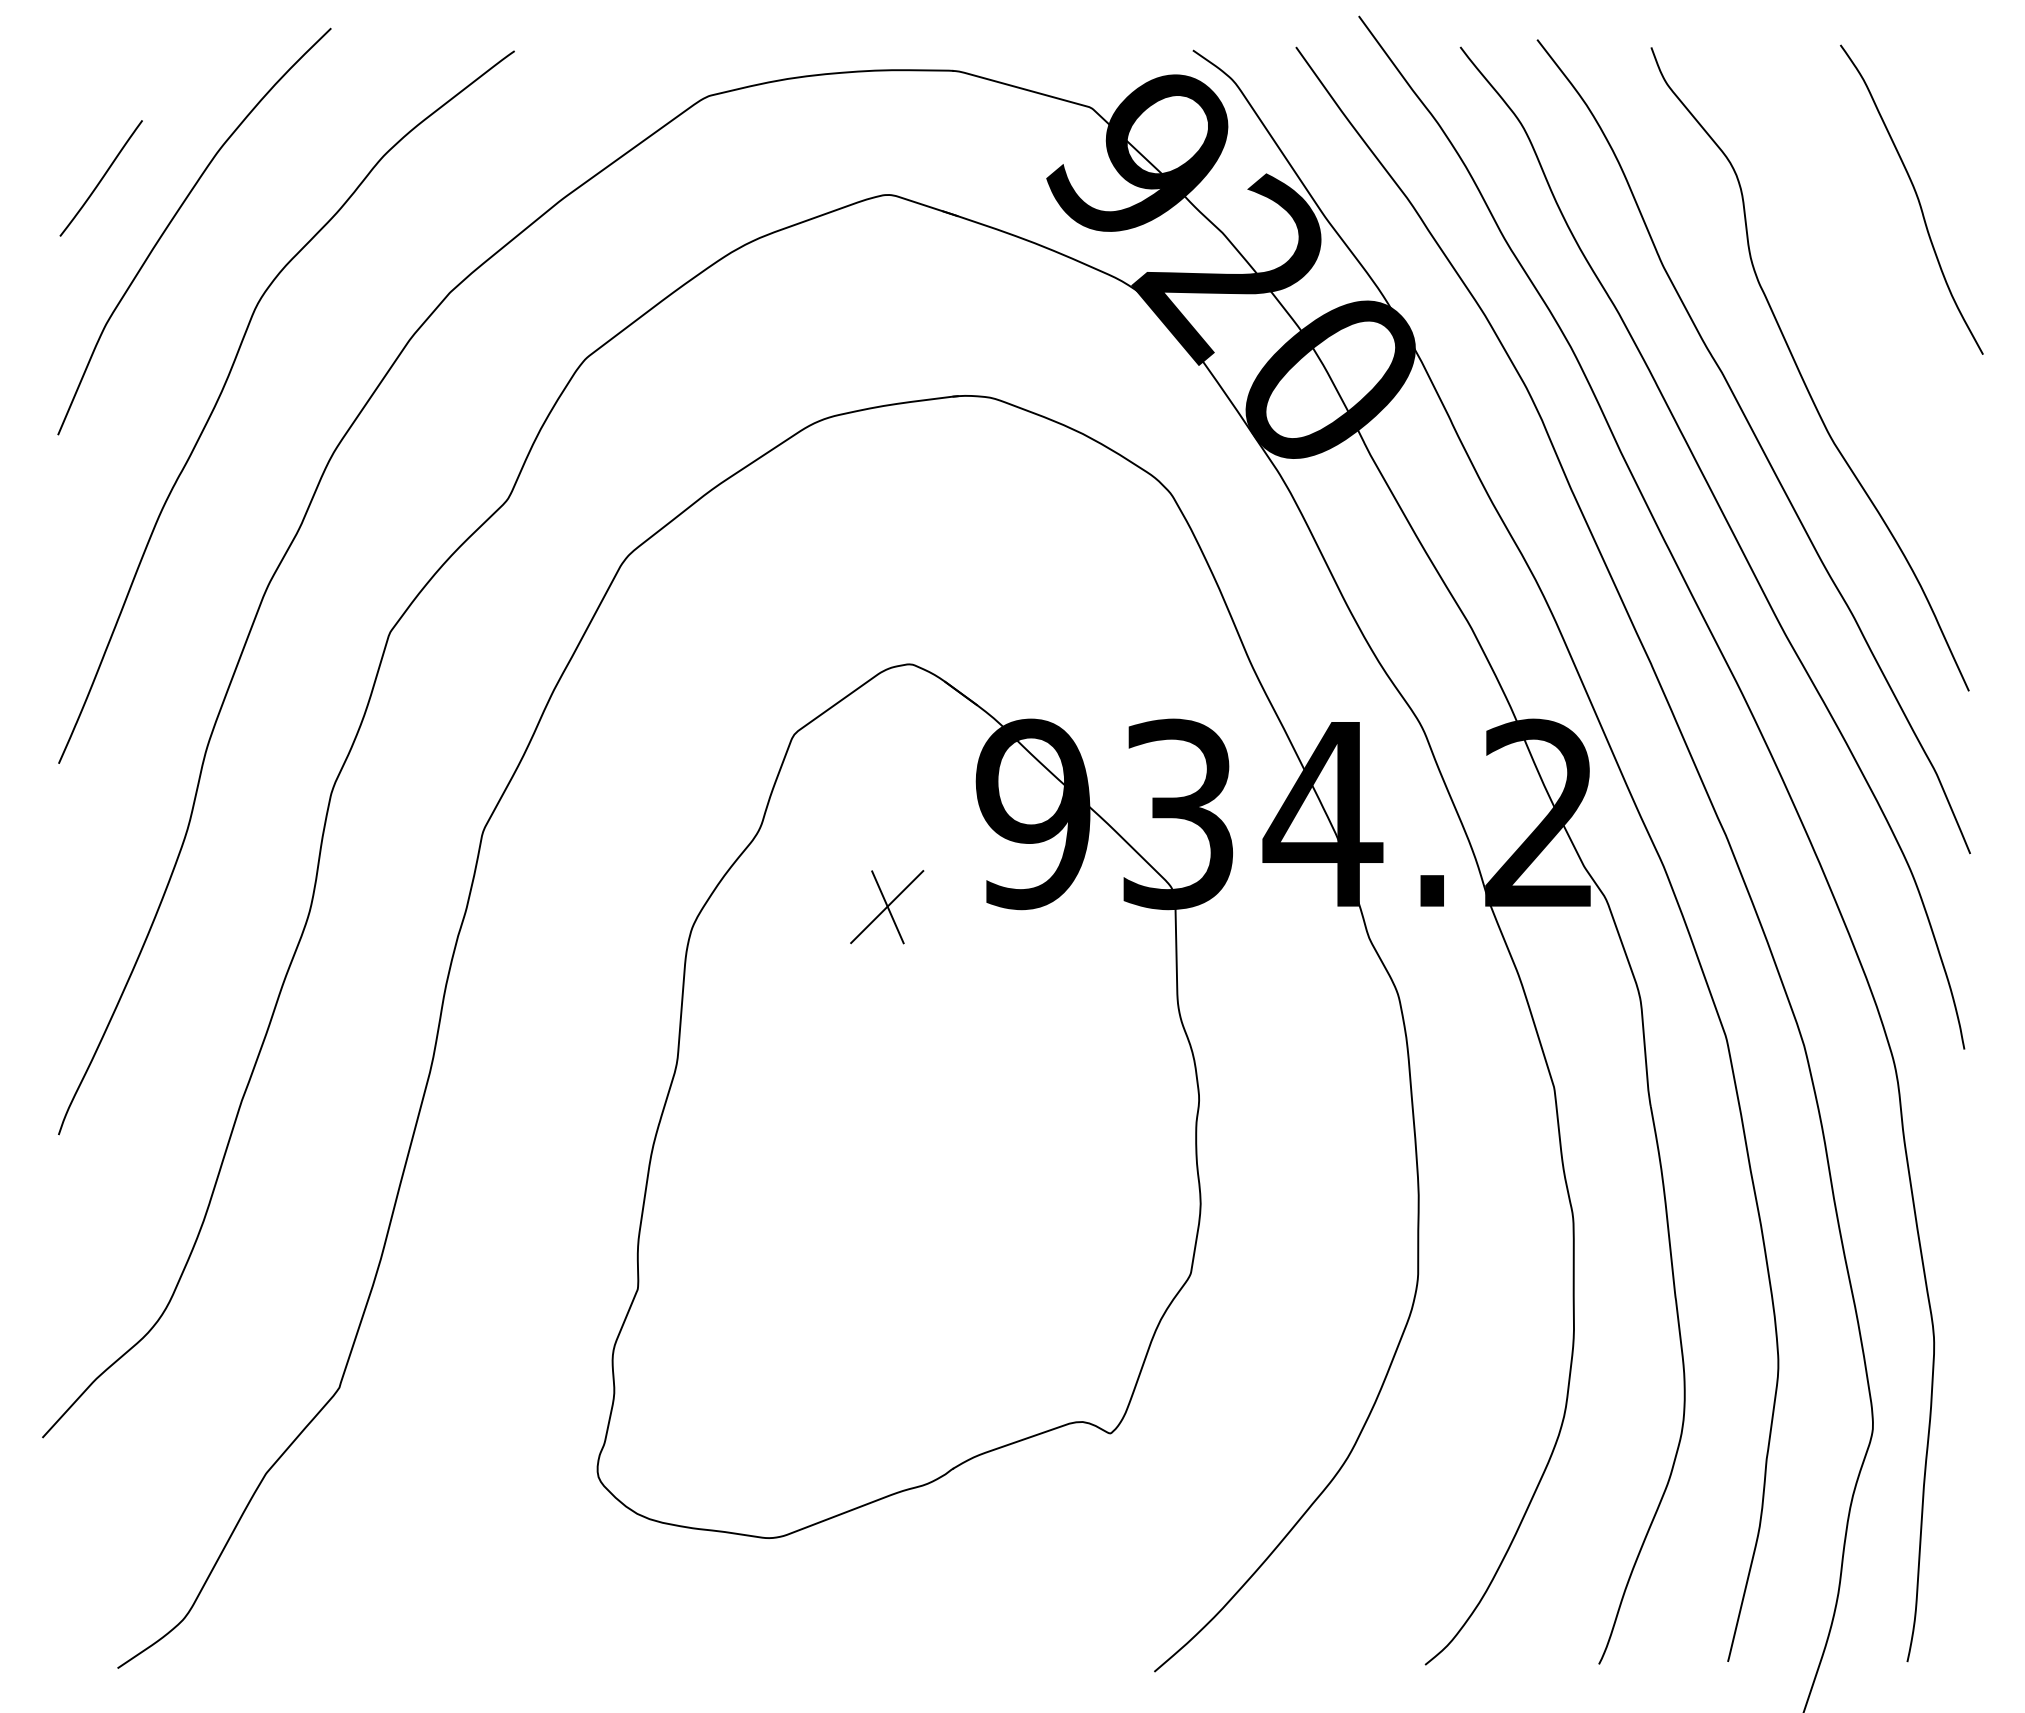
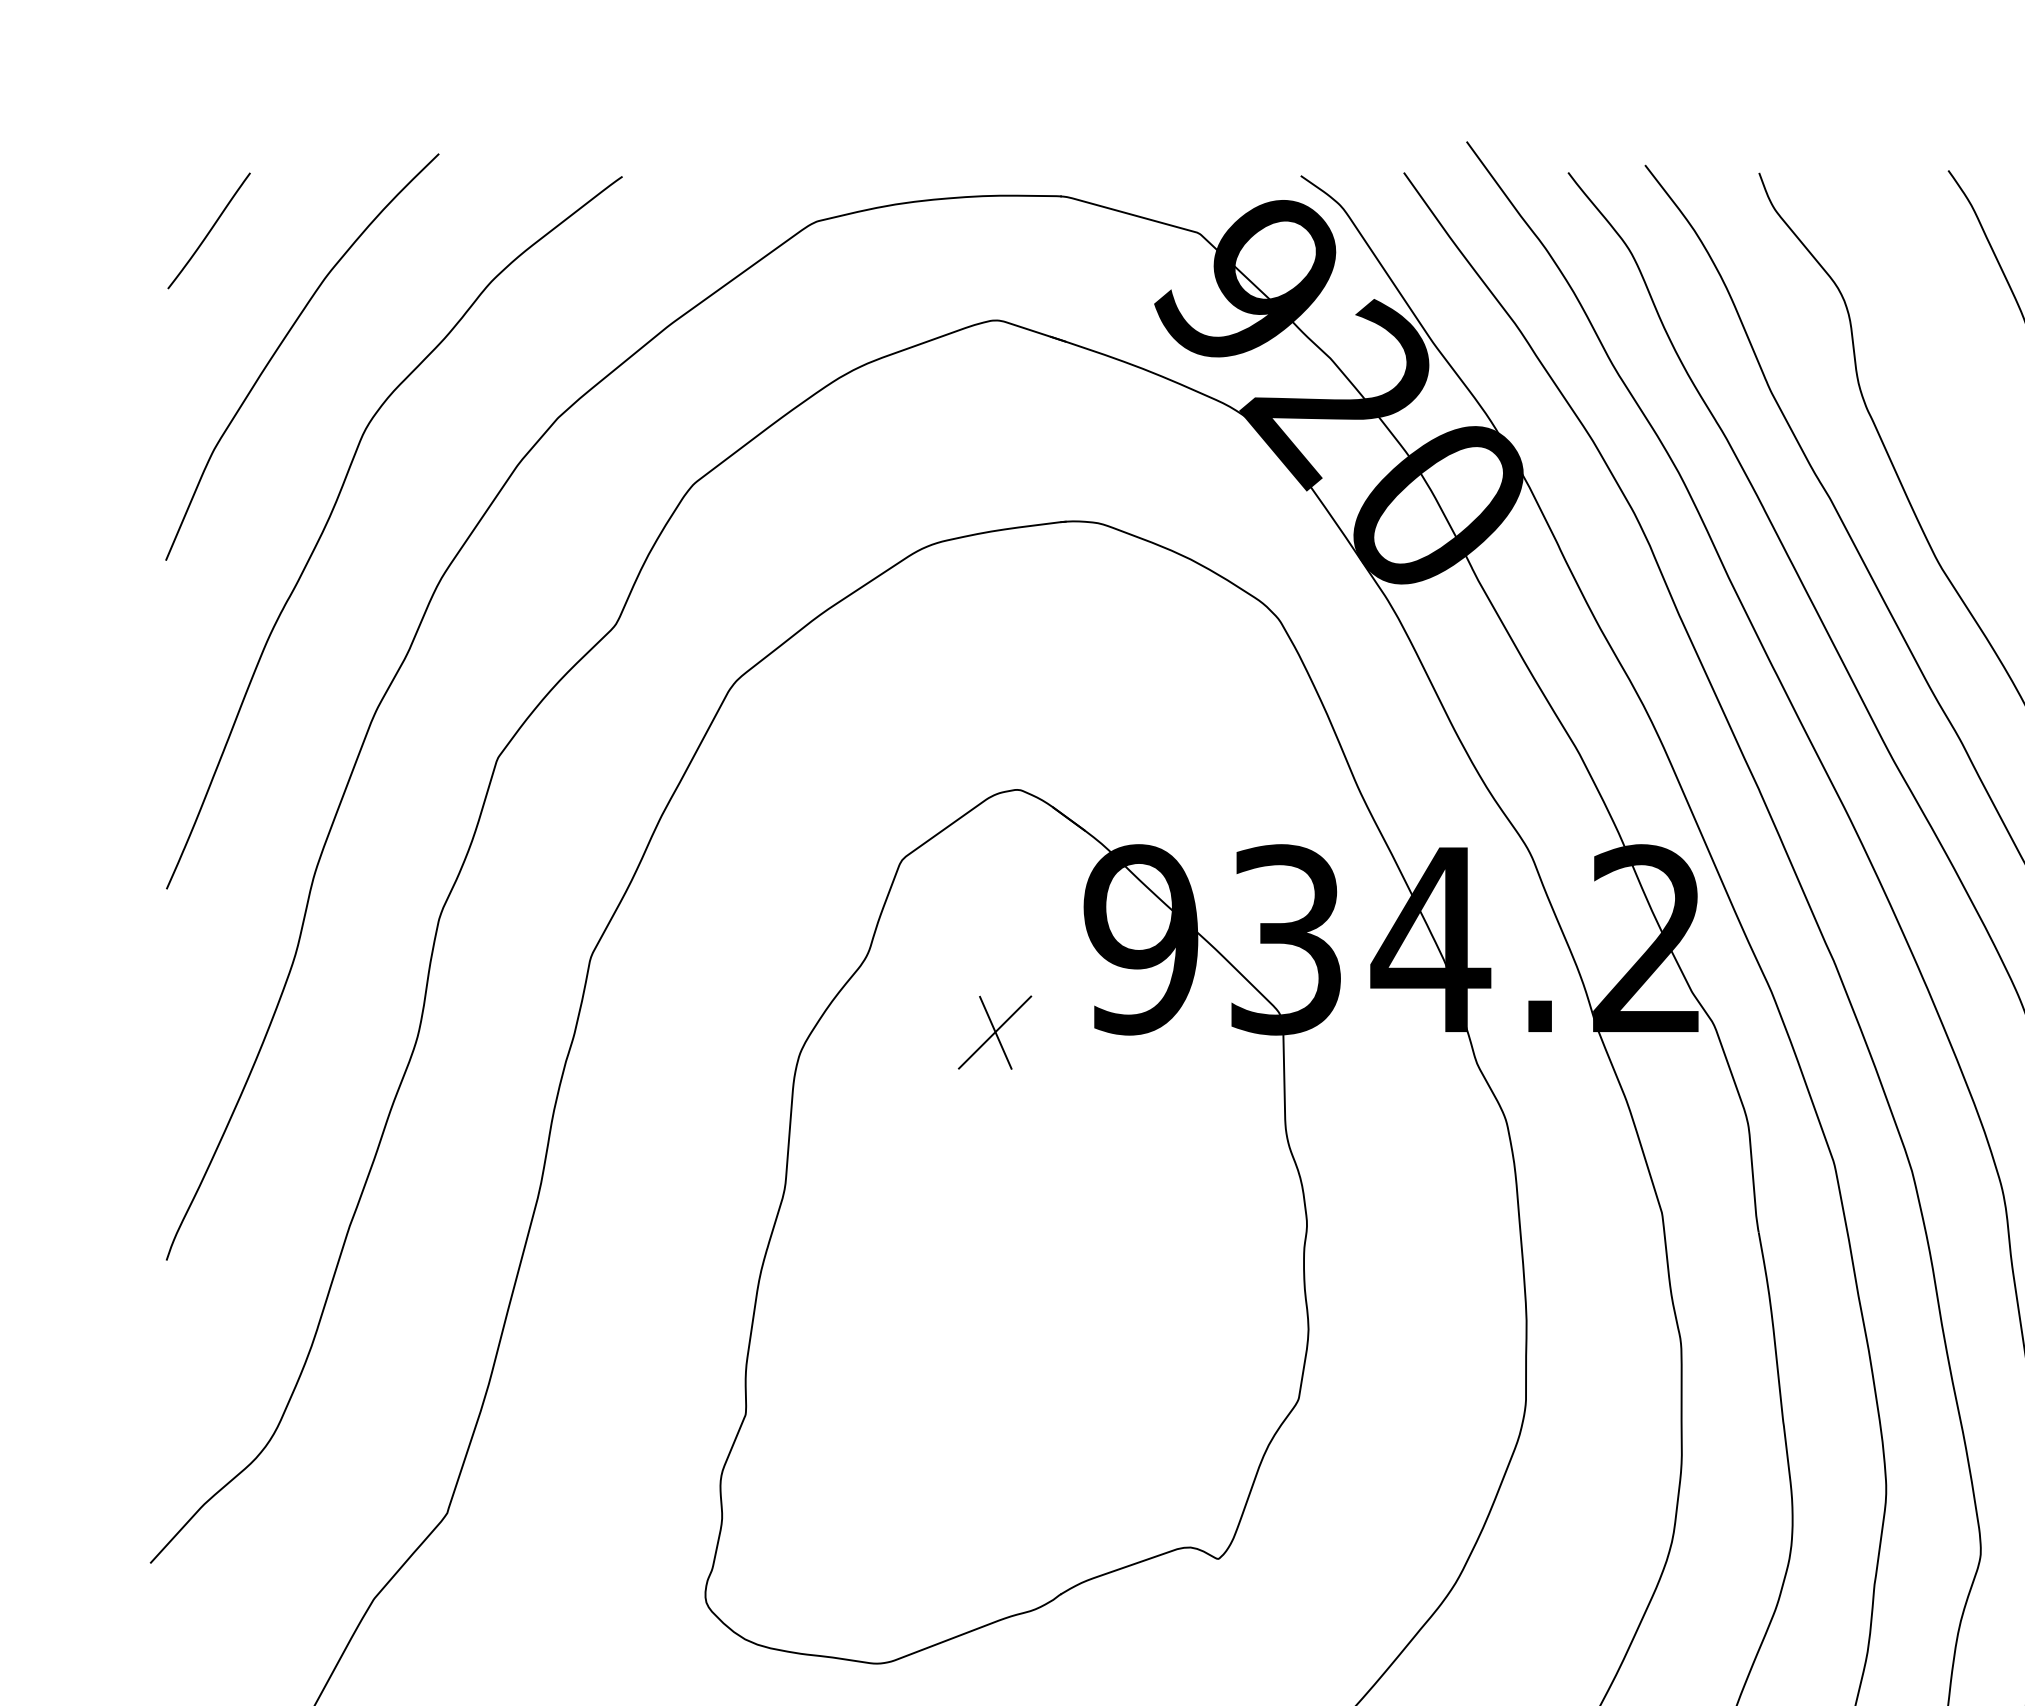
curve: (101, 178) -> (209, 231), moved

